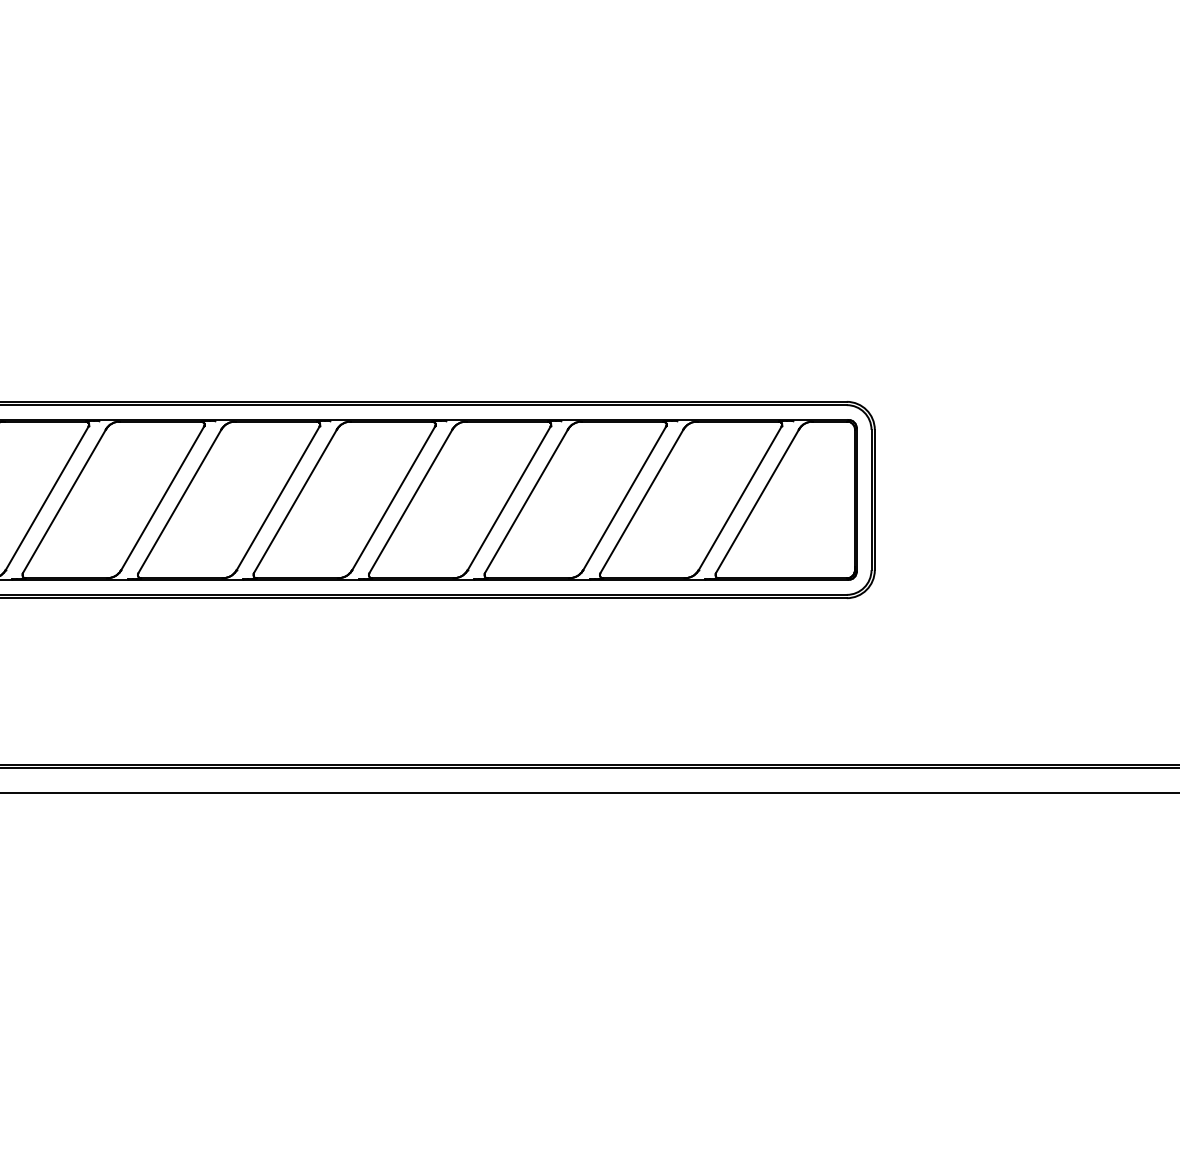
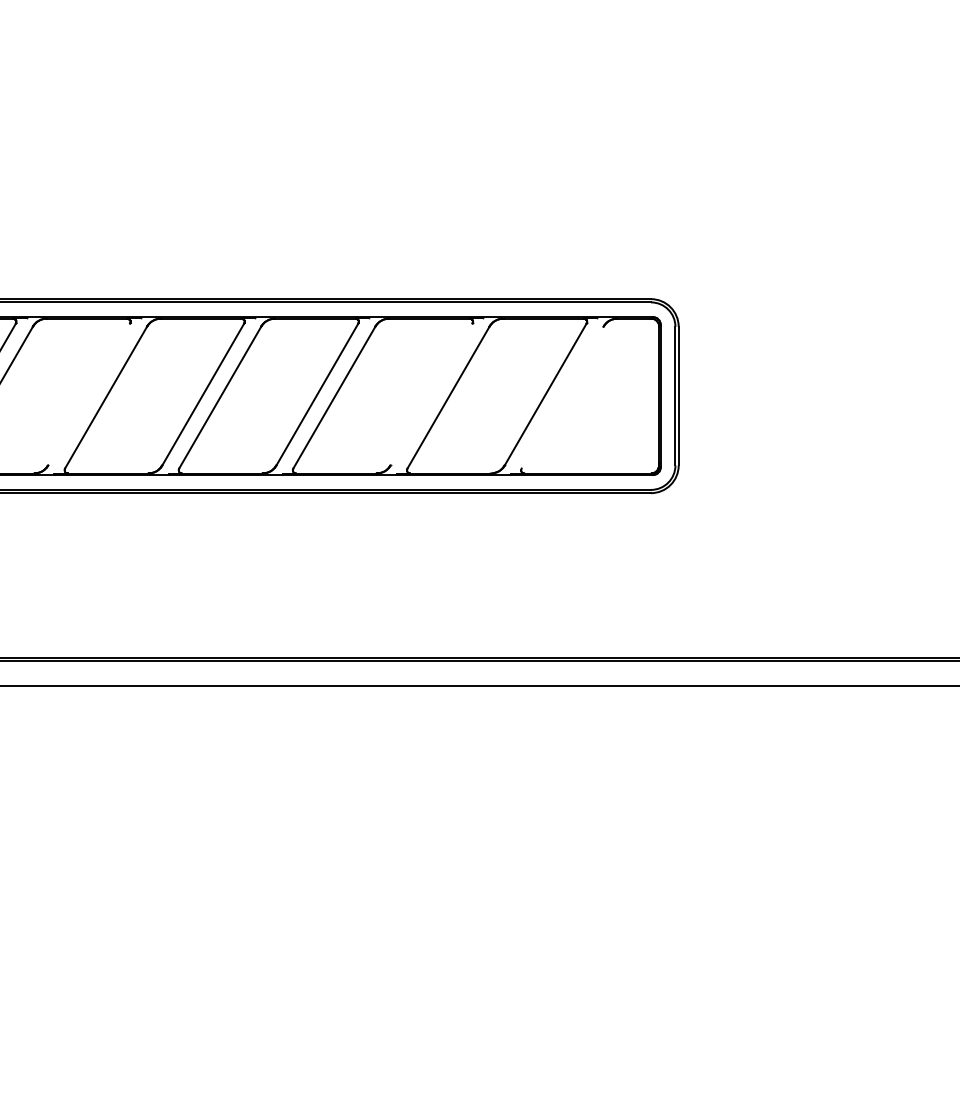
line: (277, 498) -> (88, 394), removed
line: (624, 498) -> (431, 394), removed
line: (757, 501) -> (562, 397), removed

